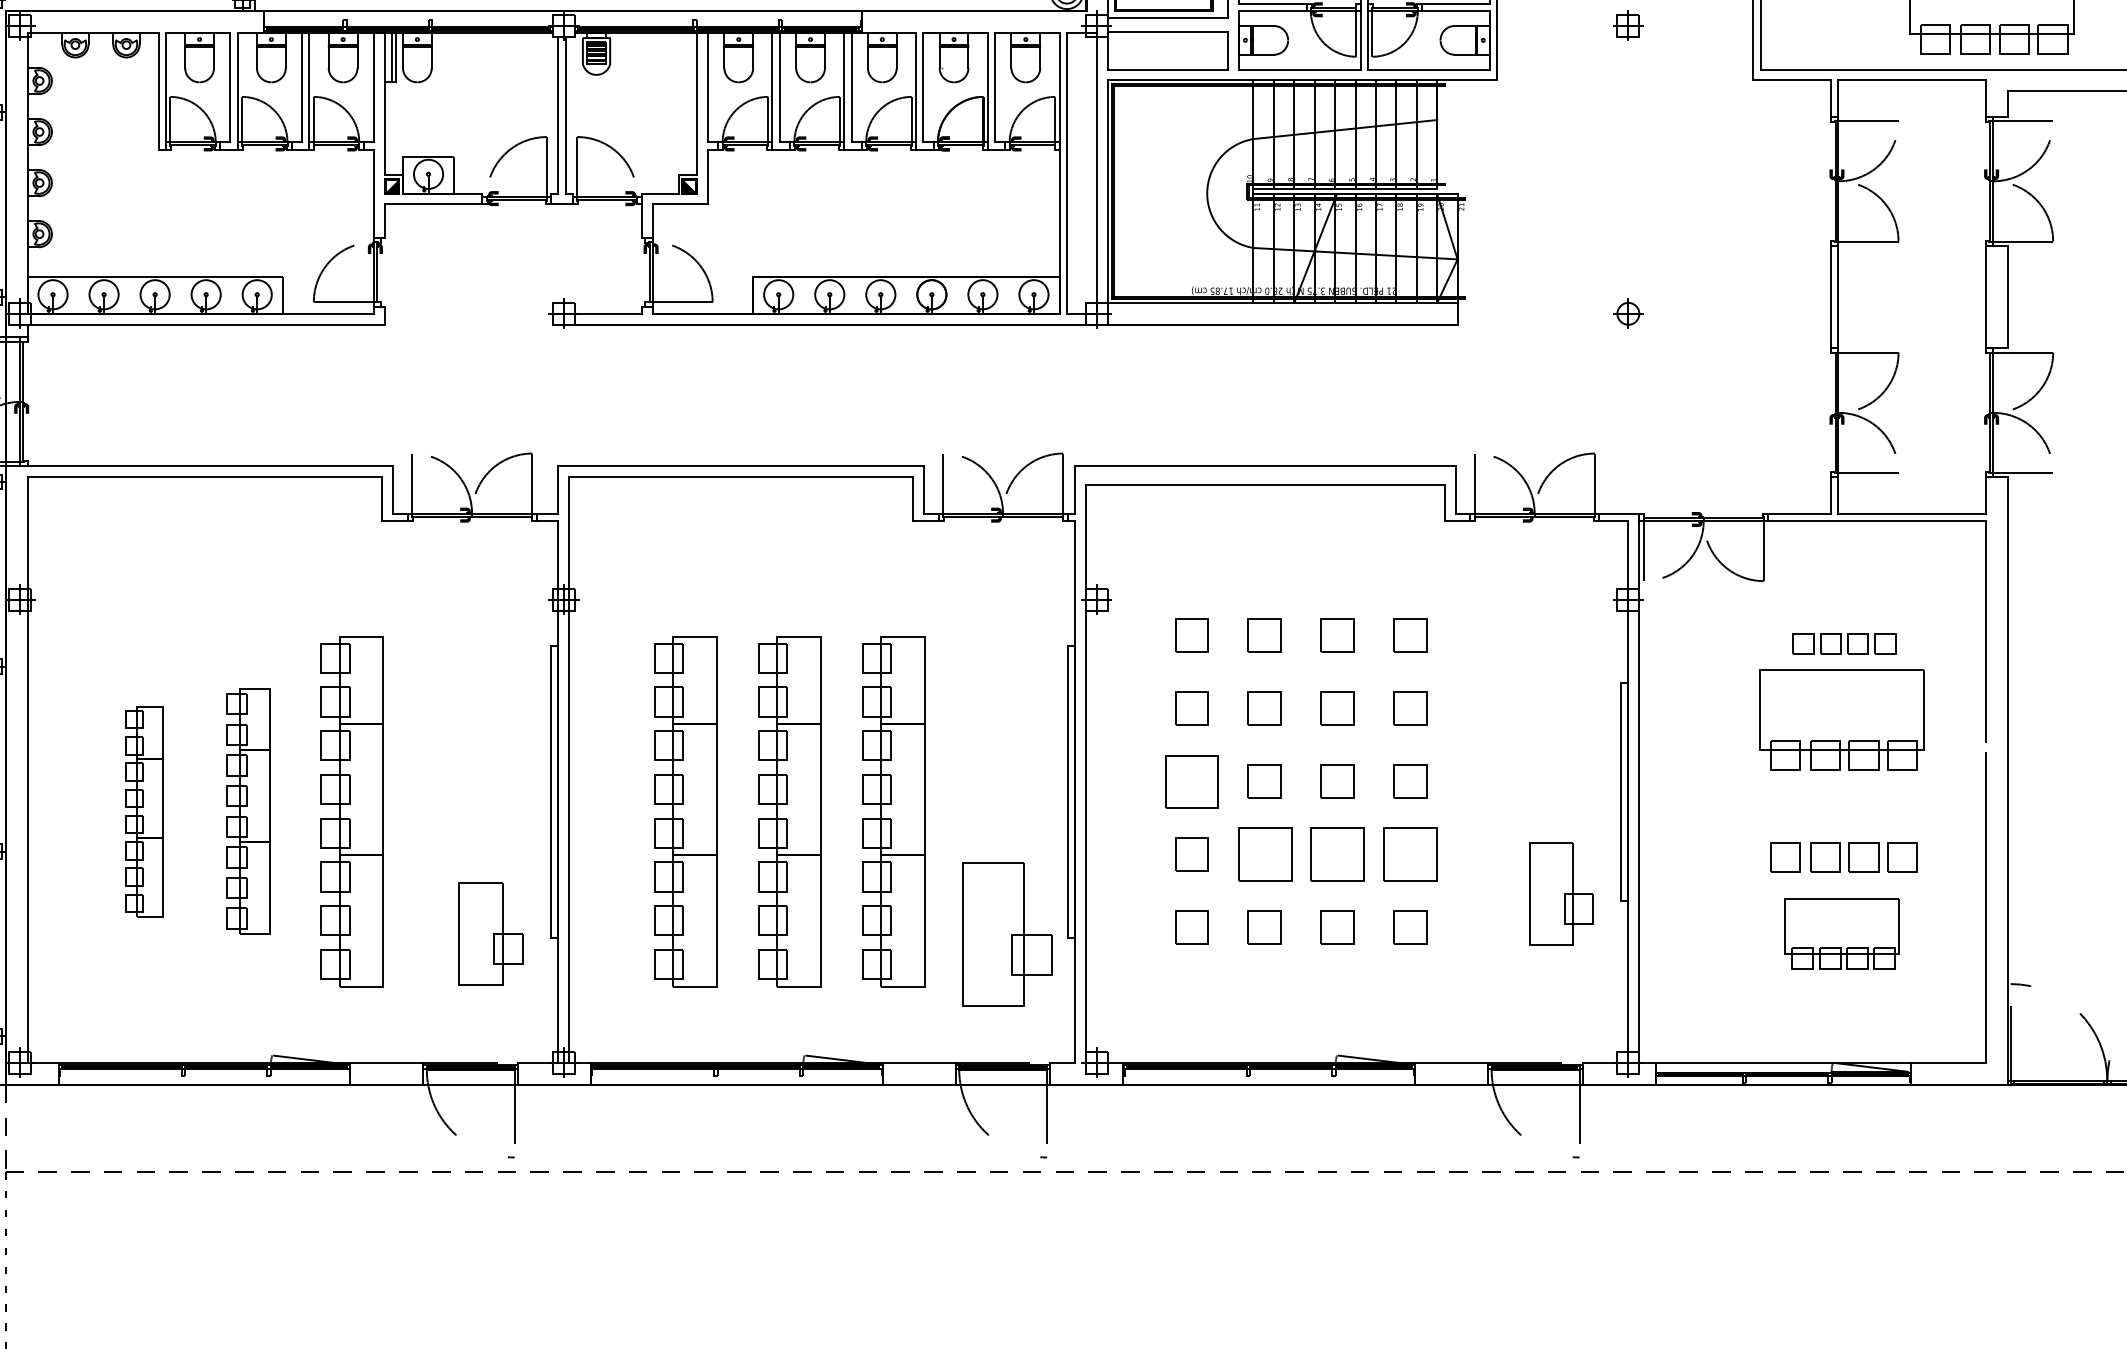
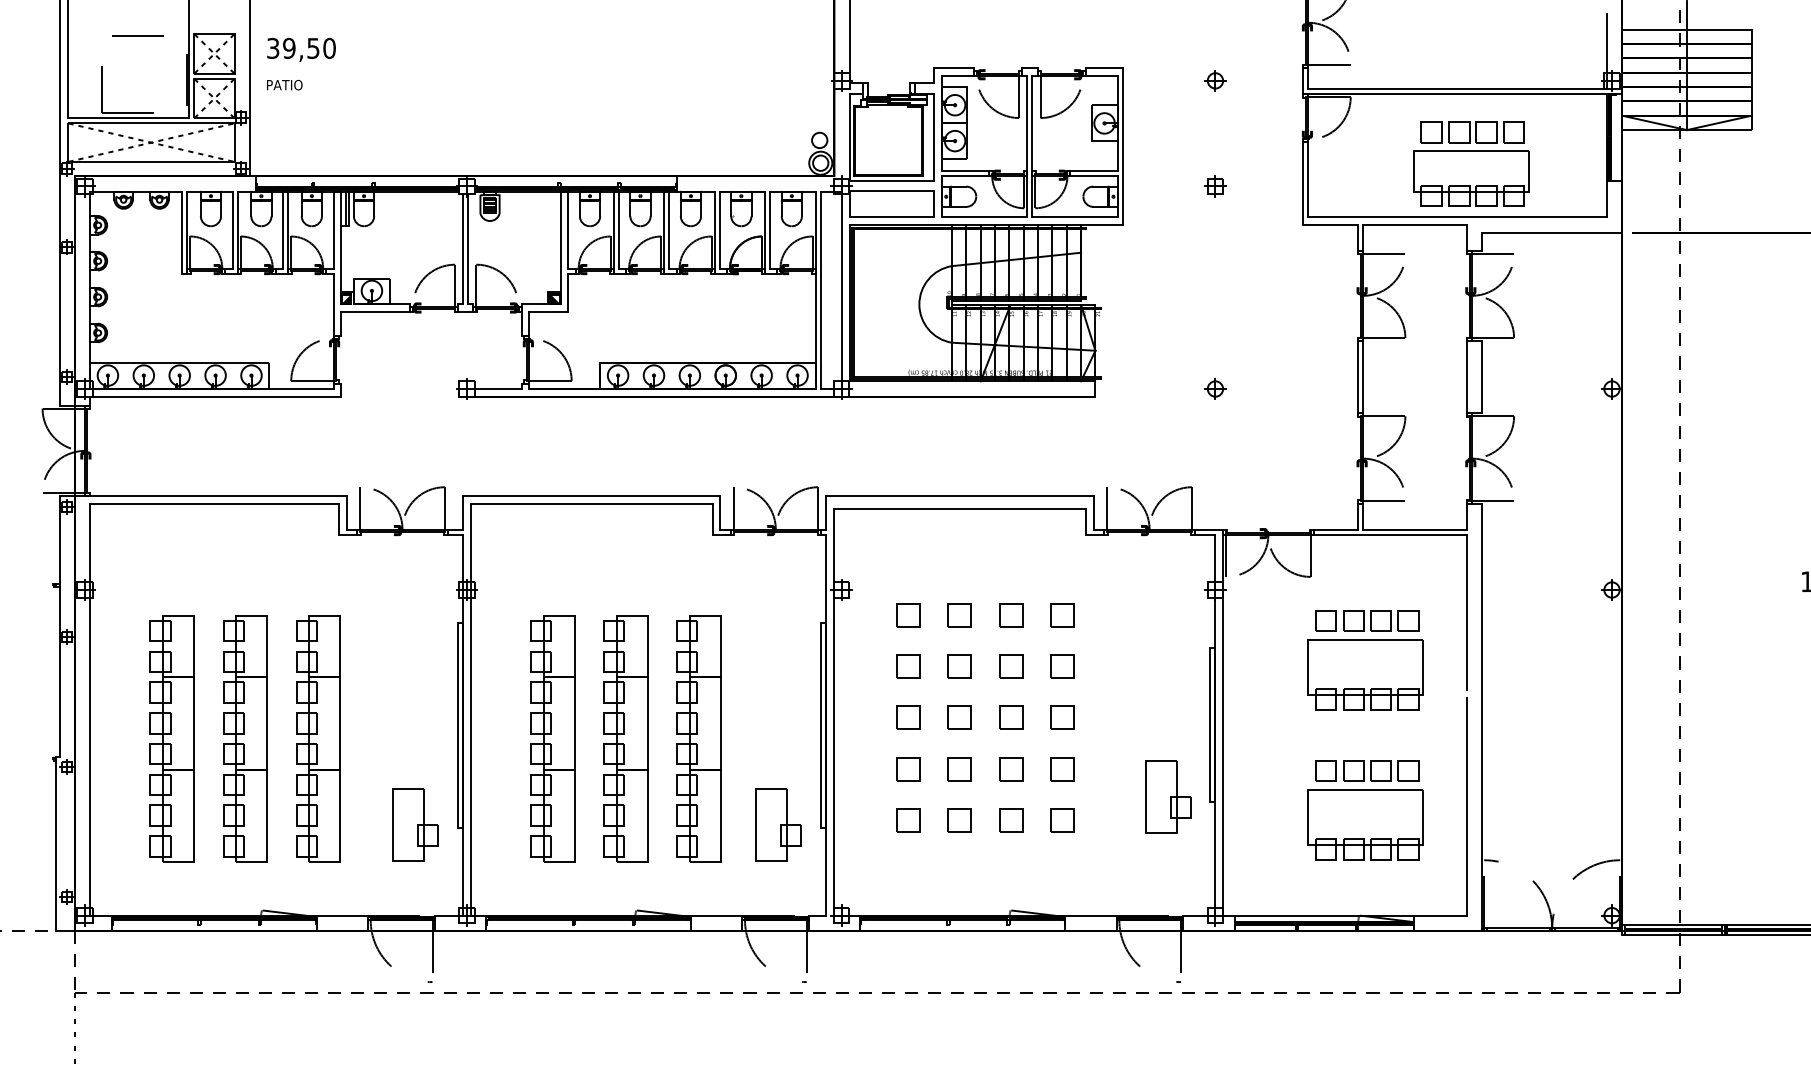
part: (1844, 643) -> (1367, 620), size x1.43
part: (1191, 781) -> (908, 717), size x0.62
part: (143, 810) -> (171, 738), size x1.67
part: (248, 810) -> (245, 738), size x1.43
part: (1264, 855) -> (959, 769), size x0.62
part: (1338, 855) -> (1011, 769), size x0.62
part: (1410, 855) -> (1062, 769), size x0.62
part: (1006, 933) -> (778, 824), size x0.71
part: (1841, 933) -> (1365, 824), size x1.43

